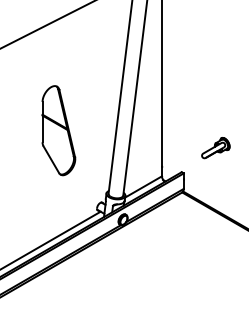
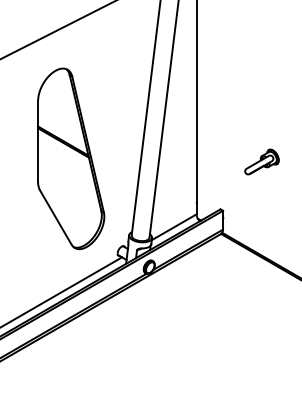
part: (59, 130) -> (71, 158), size x1.67
part: (215, 147) -> (261, 161), moved

